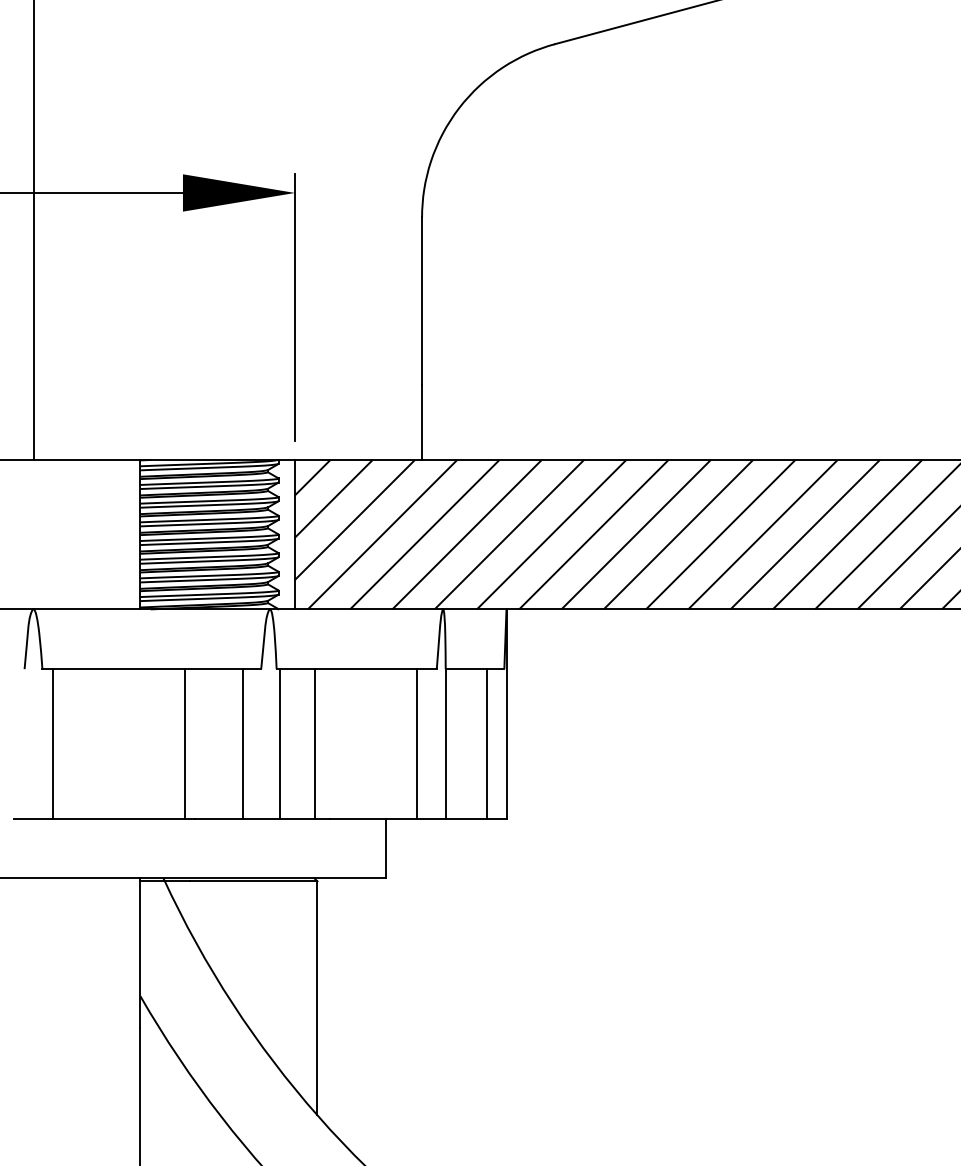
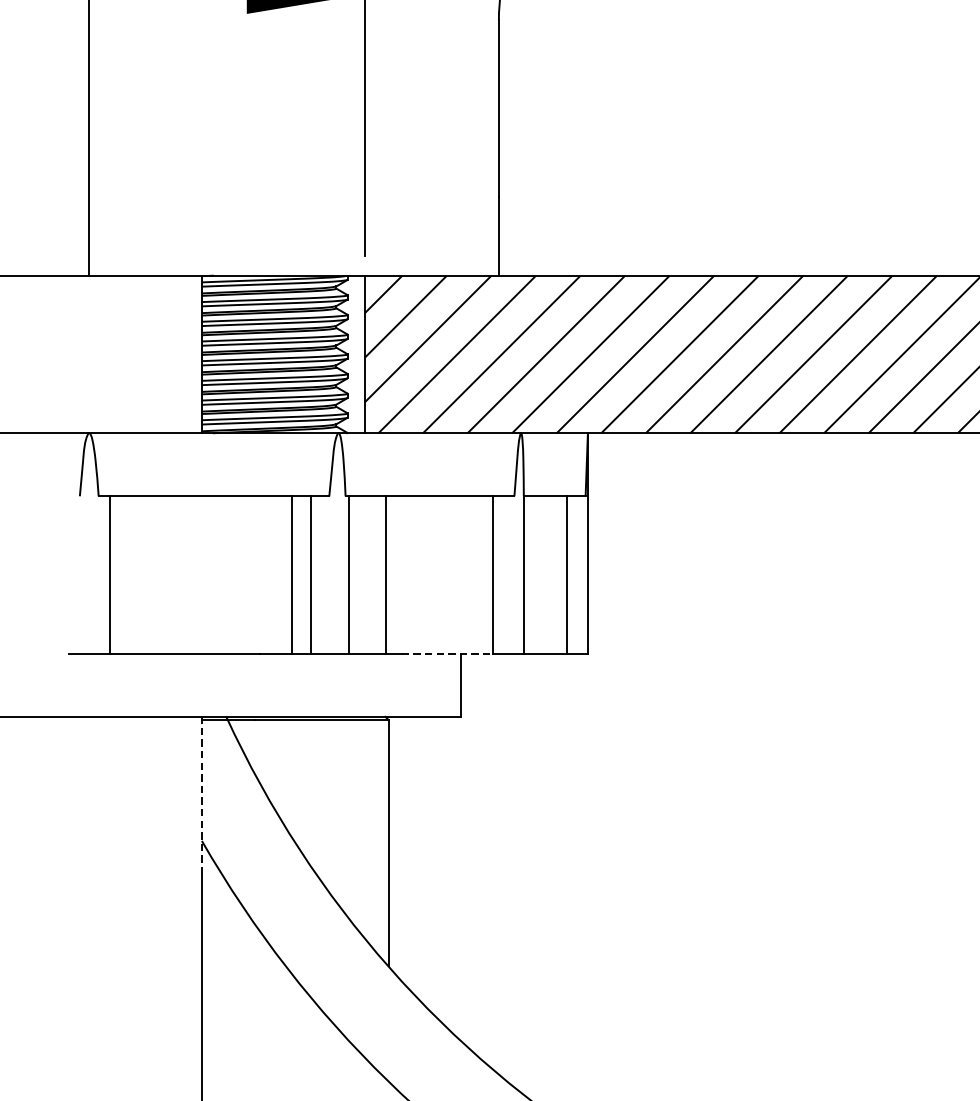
line: (184, 743) -> (291, 574), moved
line: (373, 818) -> (447, 653), solid -> dashed
line: (140, 953) -> (202, 796), solid -> dashed

